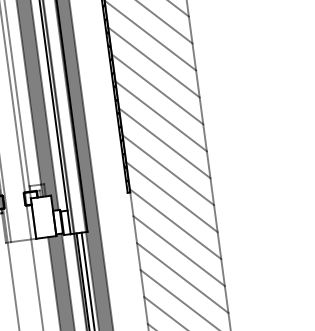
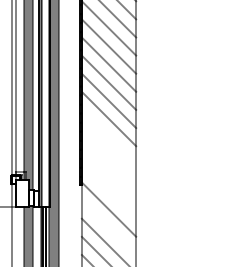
line: (160, 116) -> (108, 137), removed
line: (163, 143) -> (108, 155), removed
line: (167, 170) -> (108, 173), removed
line: (171, 197) -> (108, 191), removed
line: (178, 250) -> (108, 227), removed

